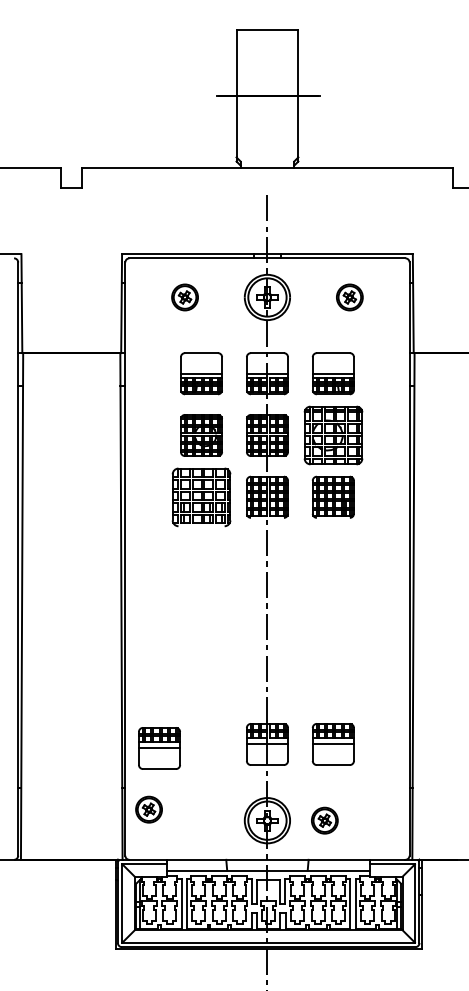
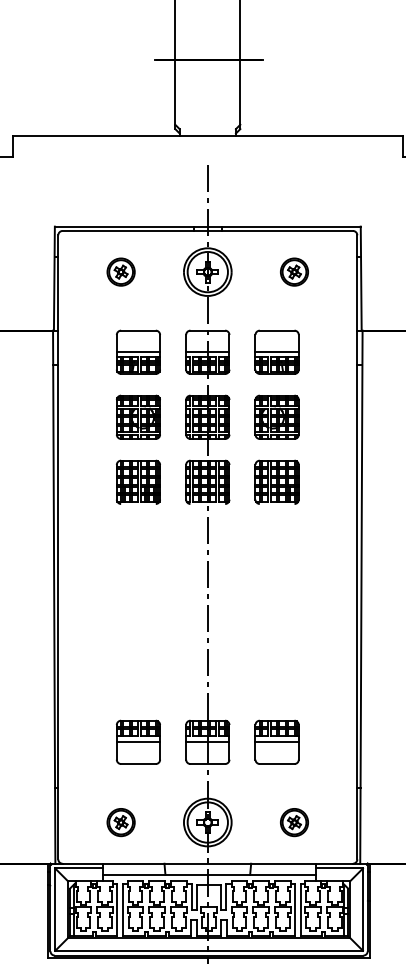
part: (332, 435) -> (276, 417), size x0.71
part: (201, 496) -> (138, 481), size x0.71
part: (159, 748) -> (138, 742), moved
part: (148, 809) -> (120, 822), moved
part: (324, 820) -> (294, 822), moved

